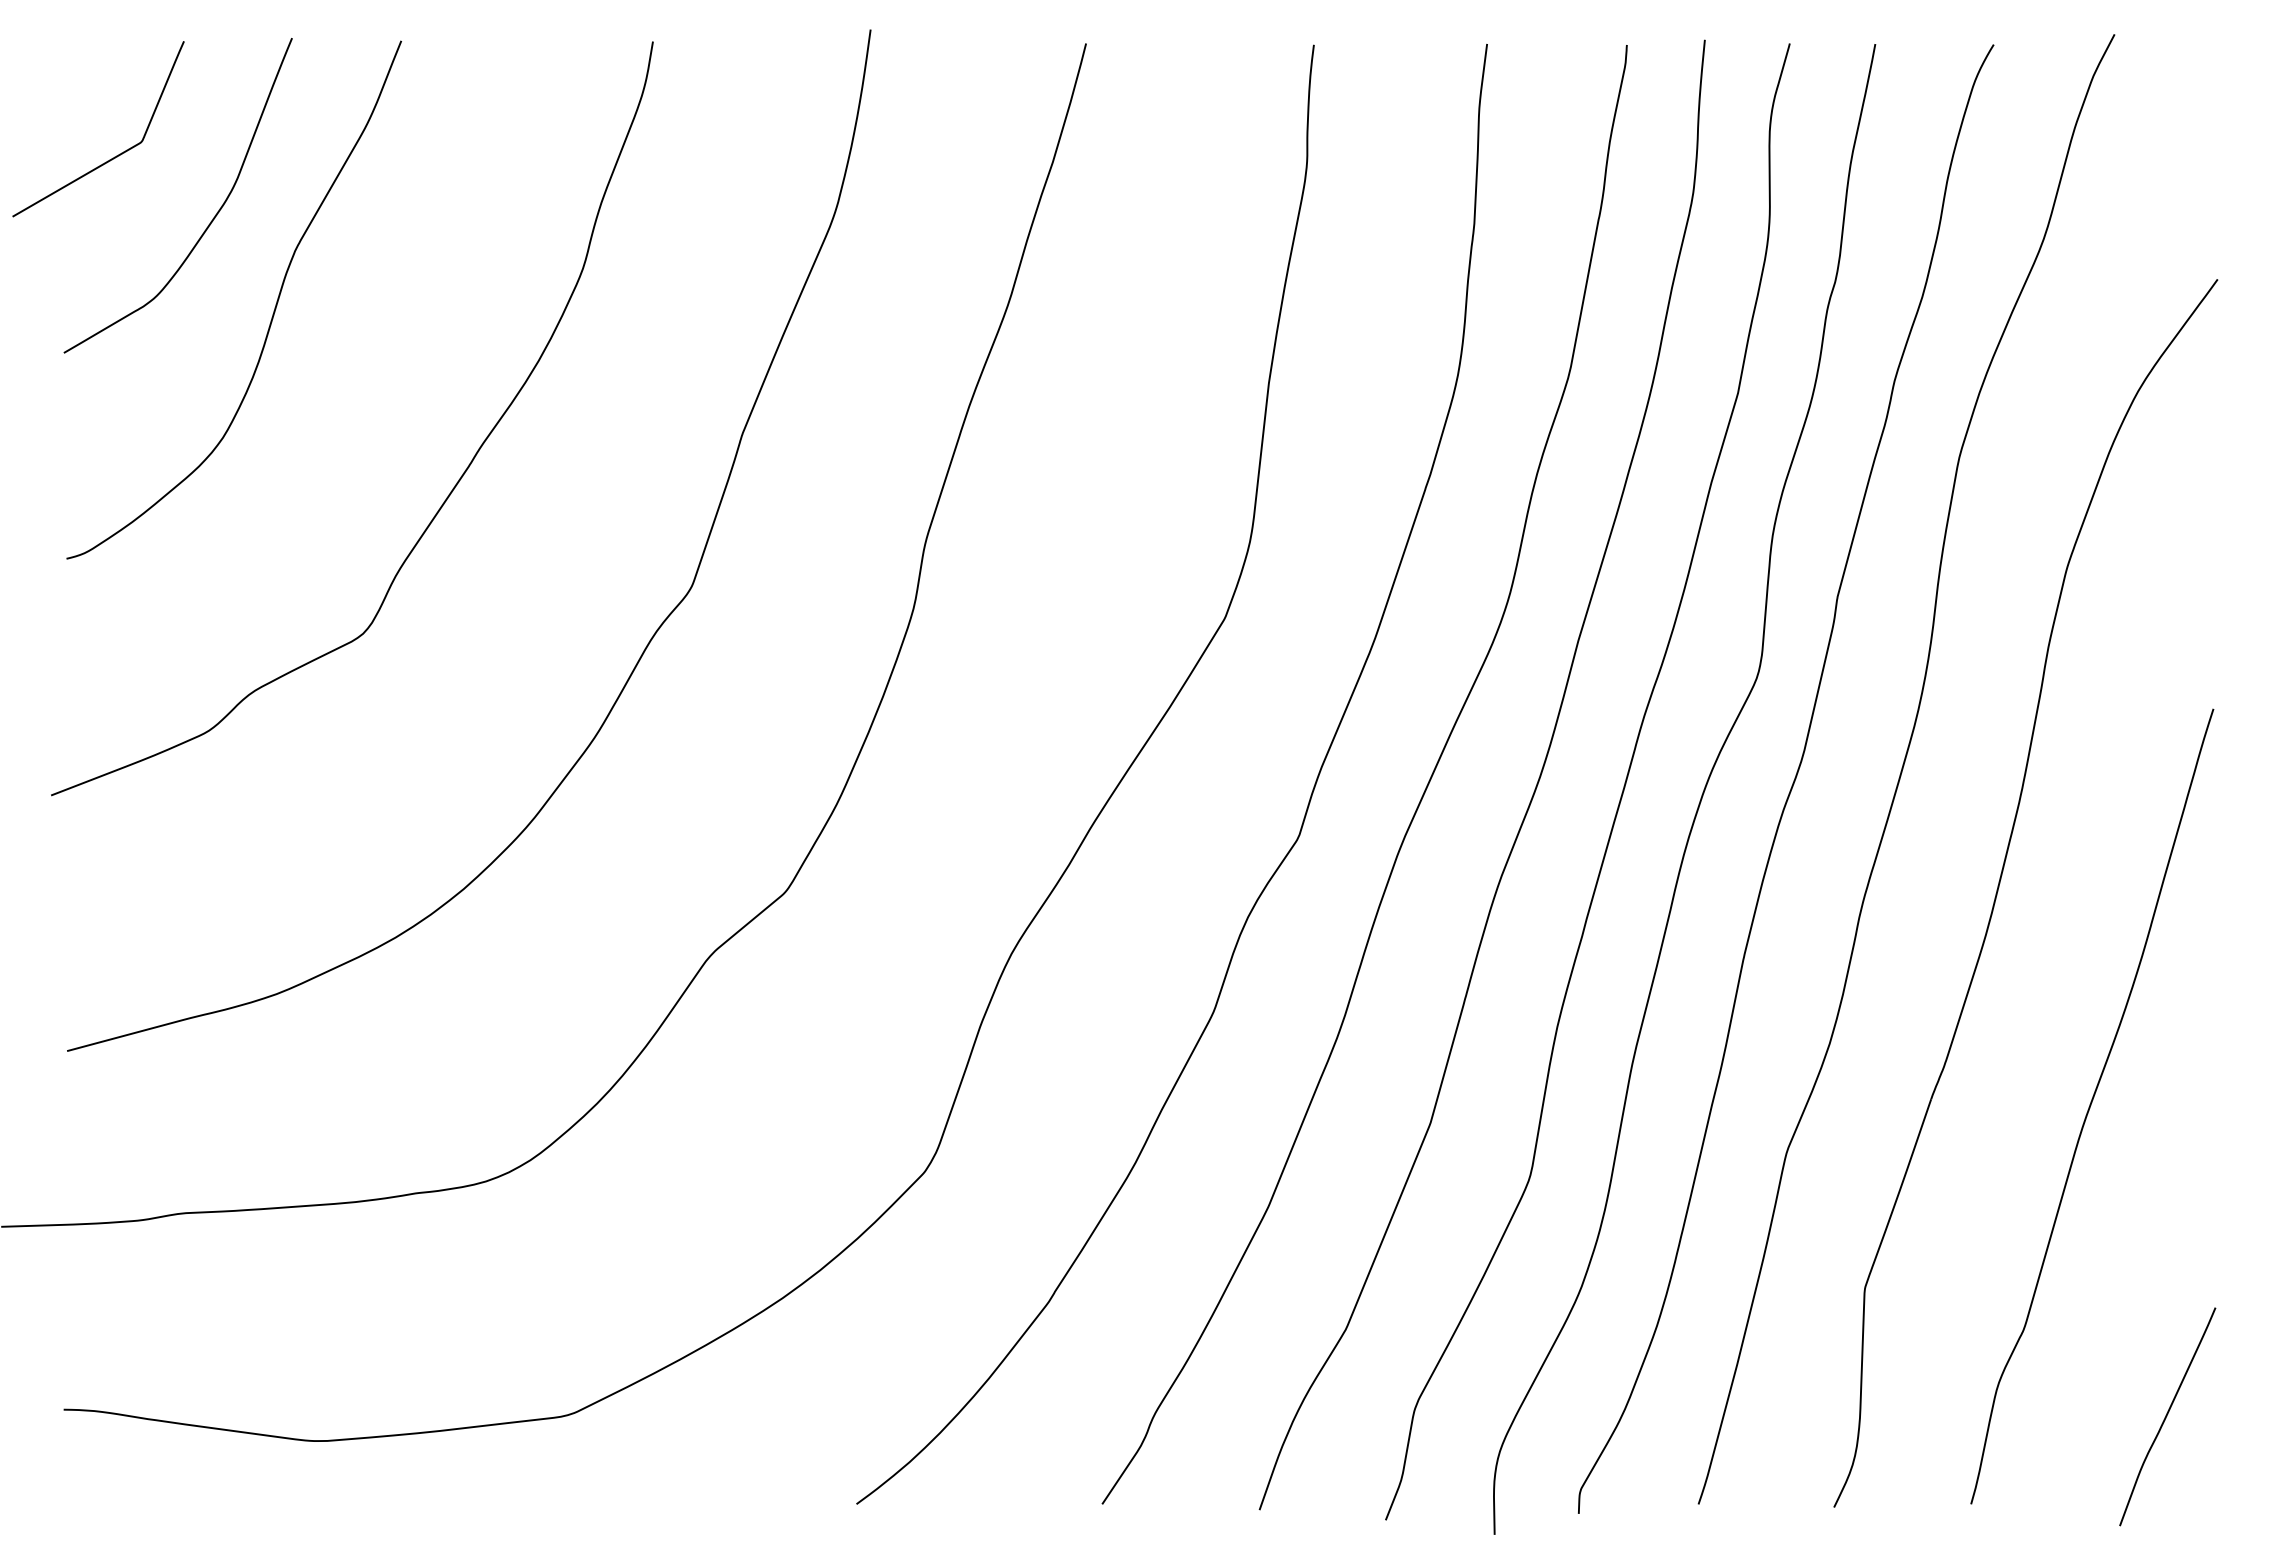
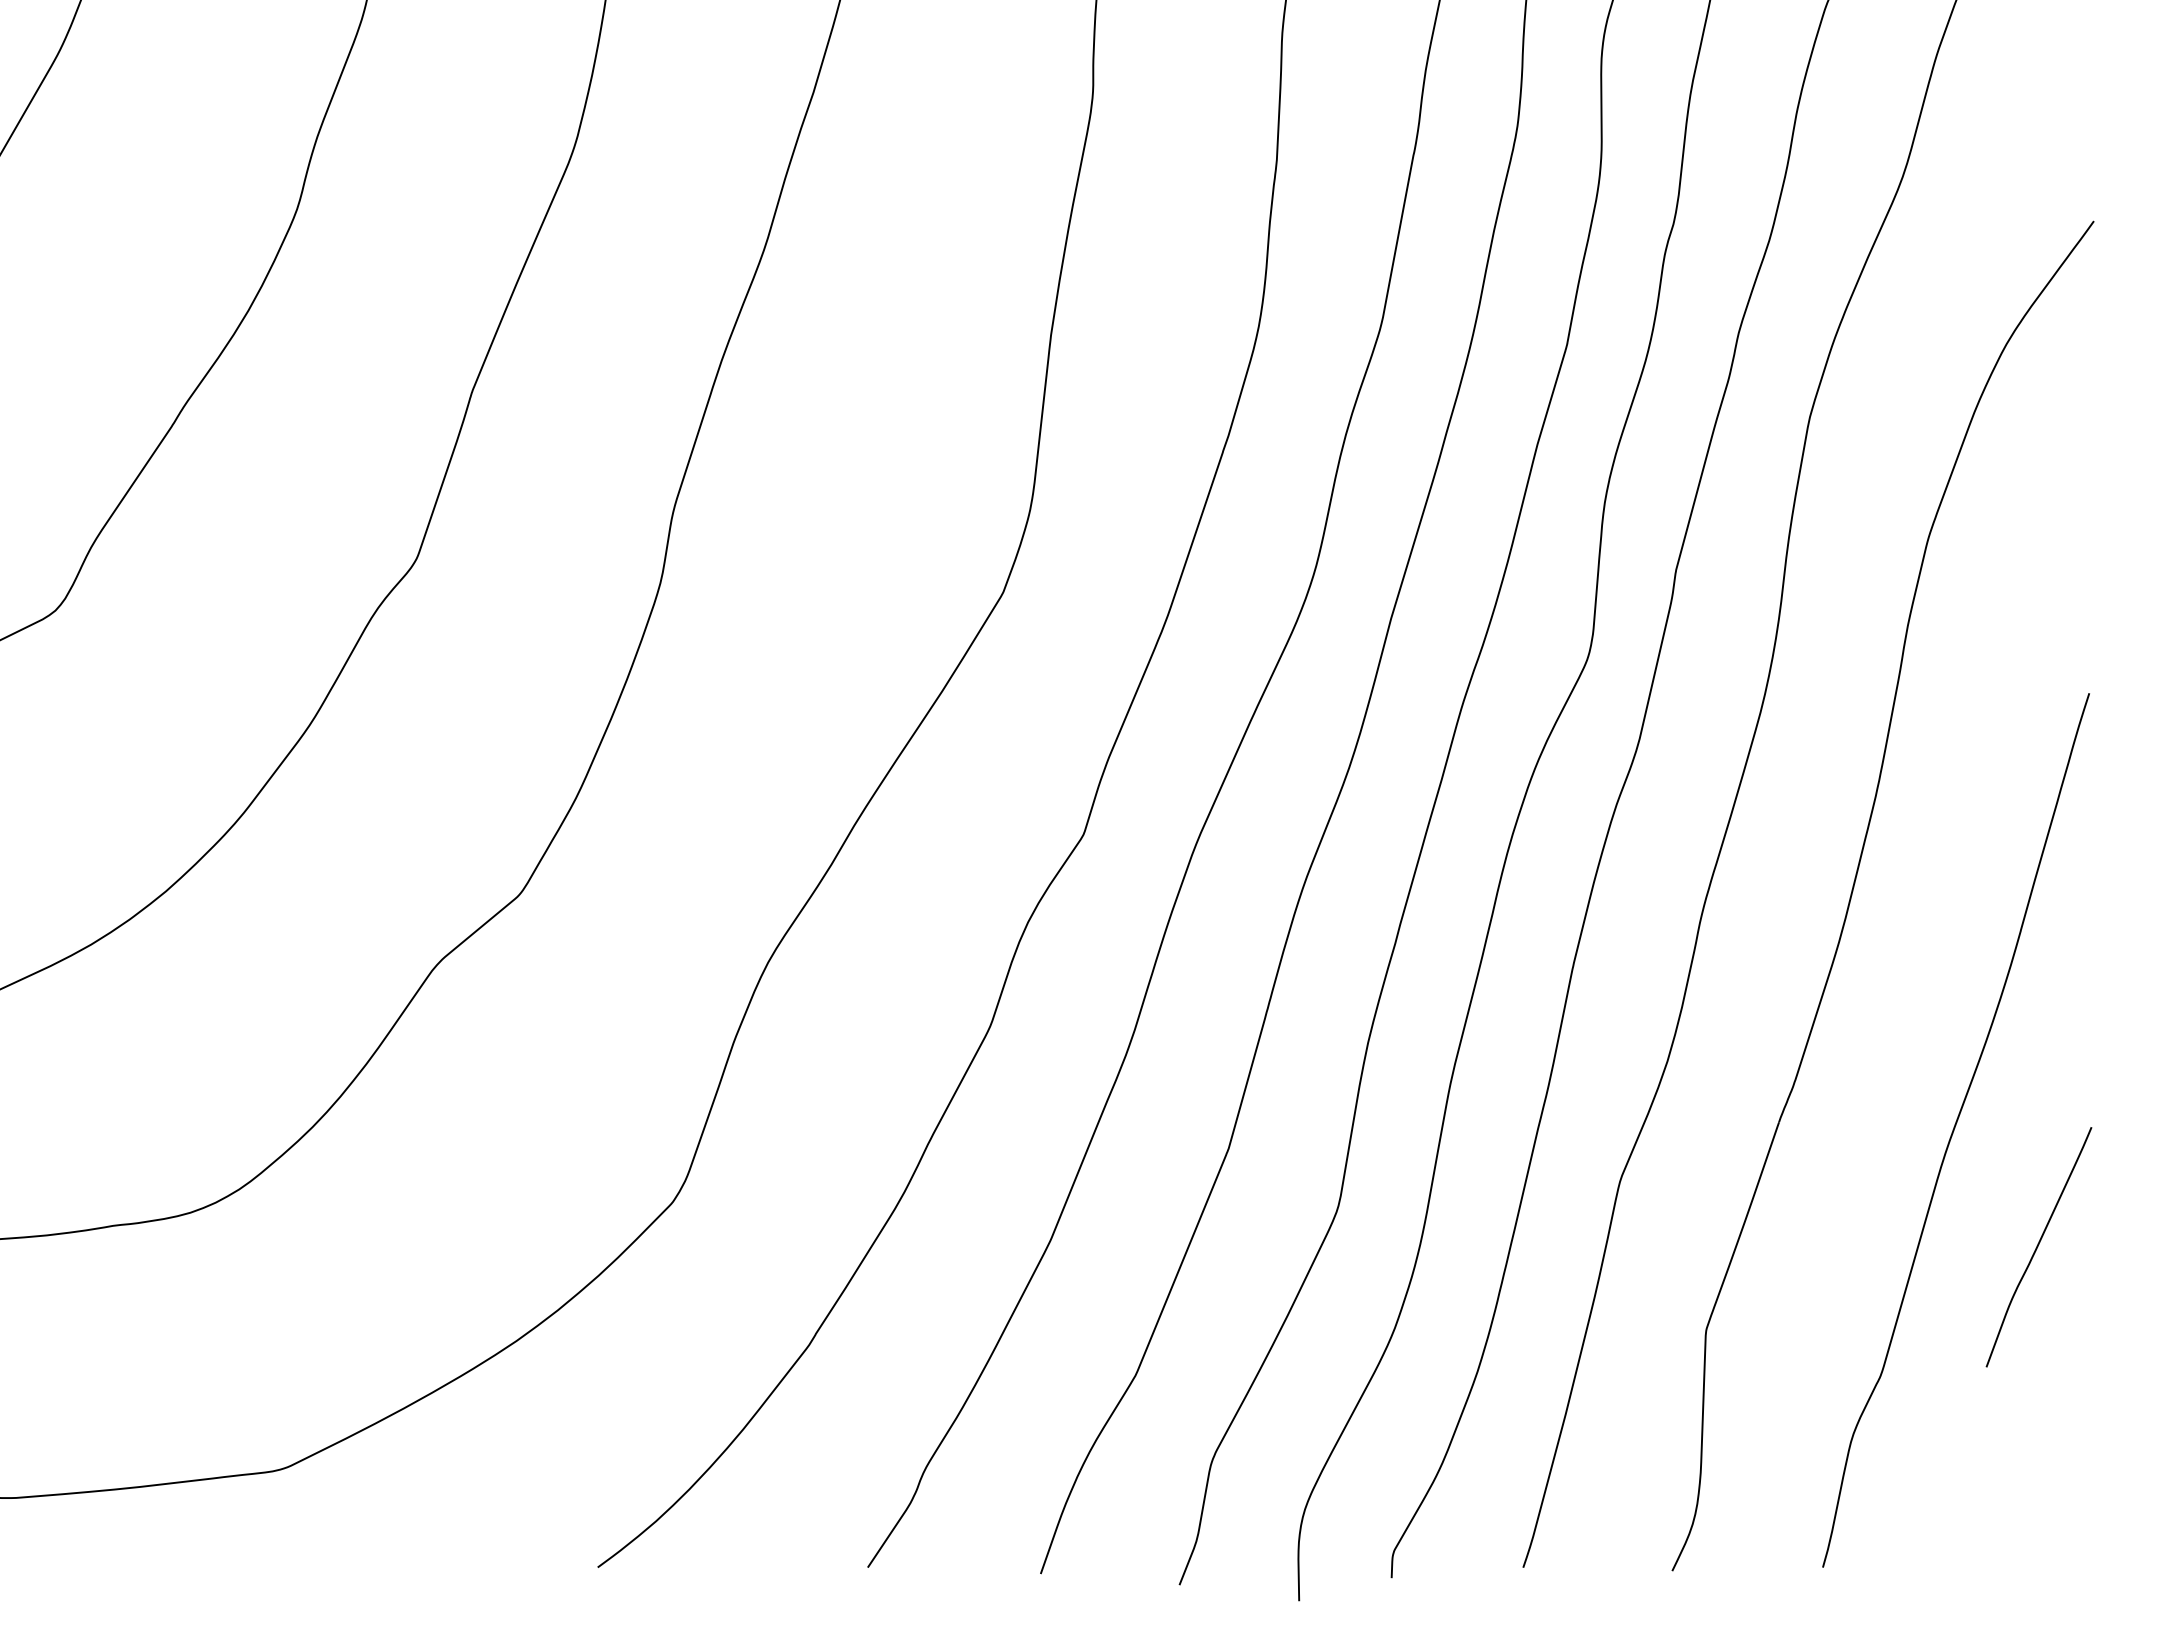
curve: (2167, 1416) -> (2038, 1246), moved

